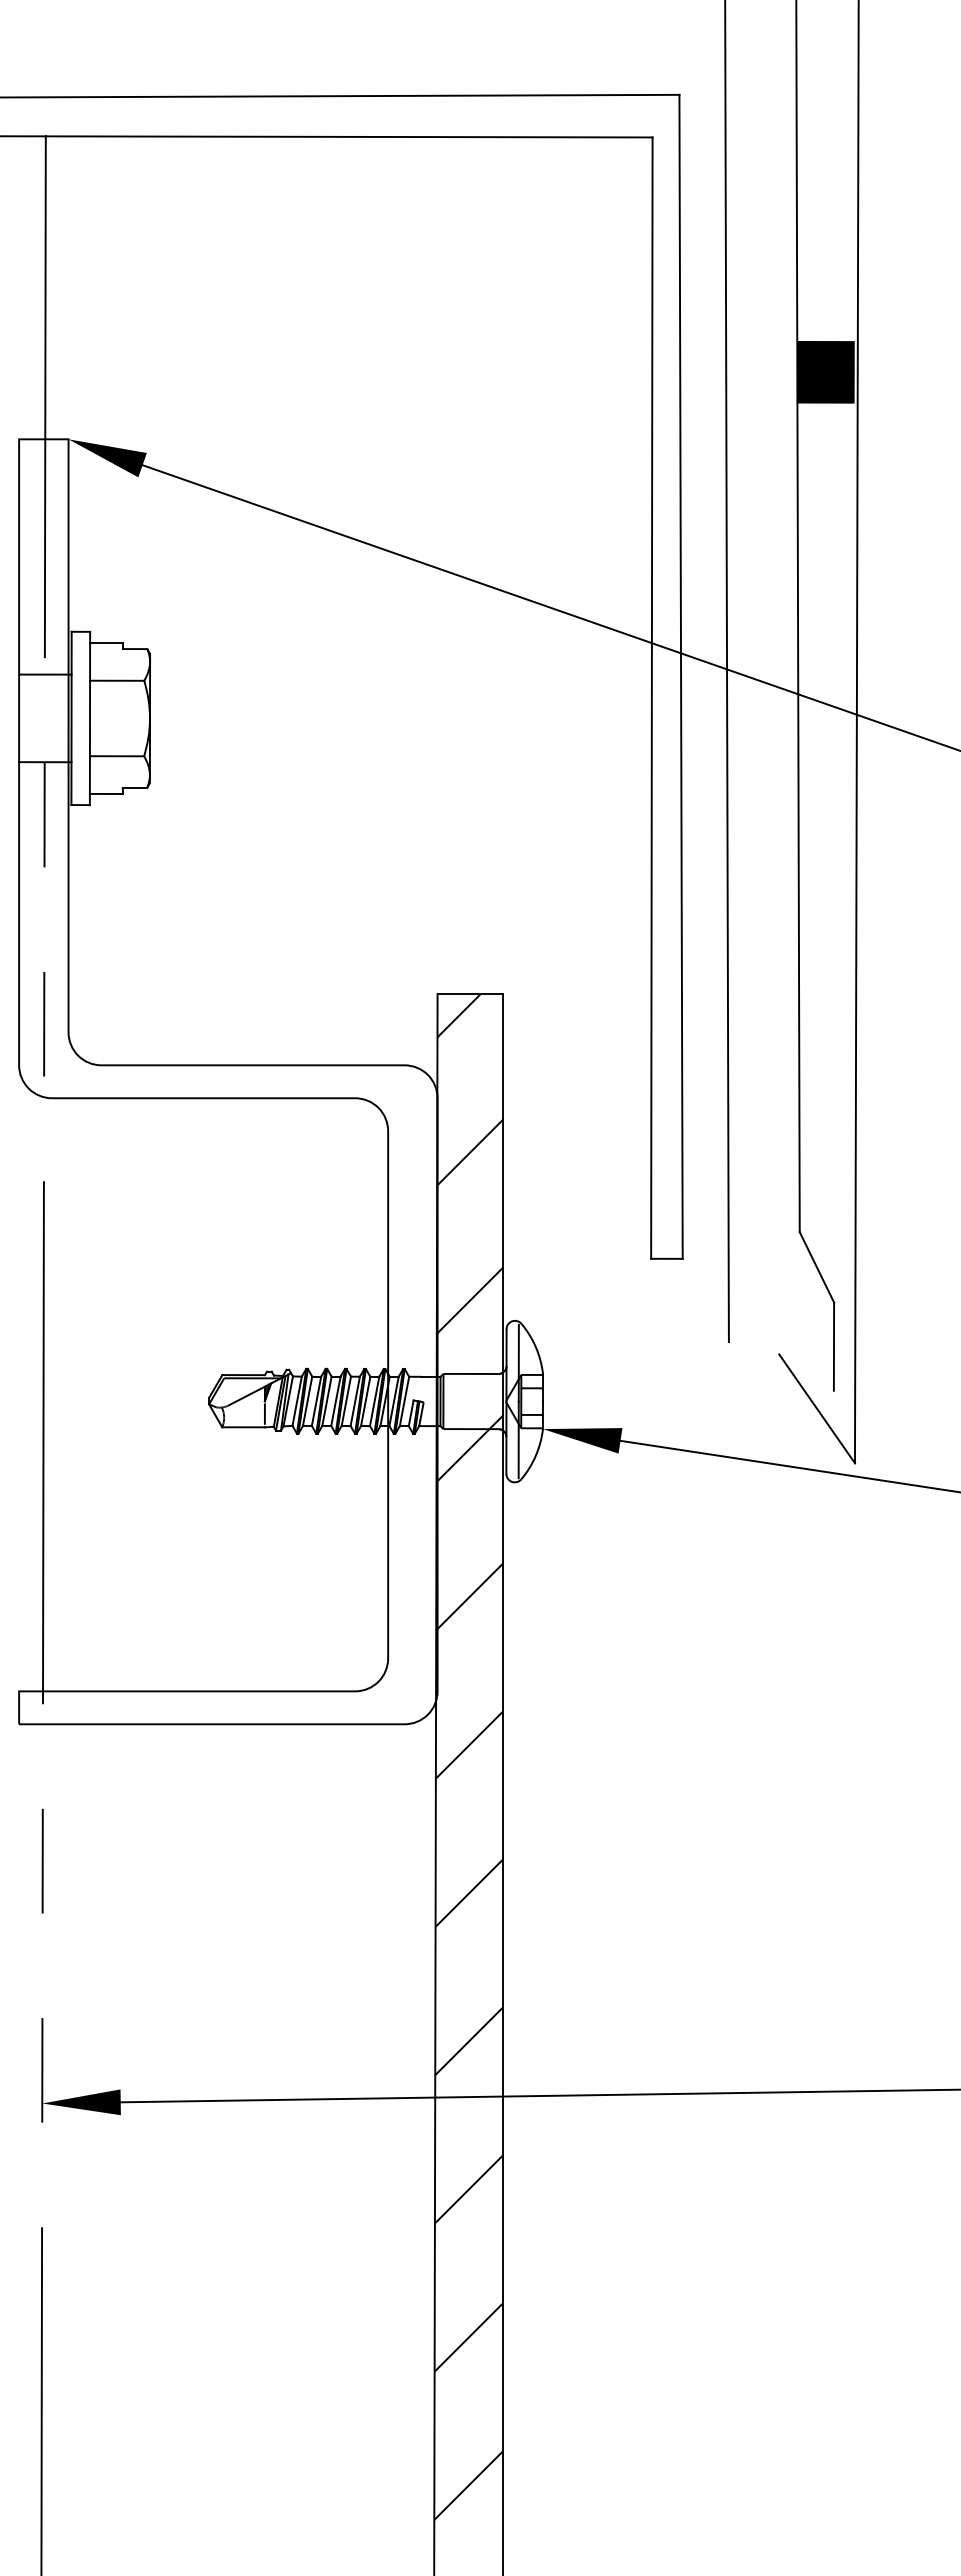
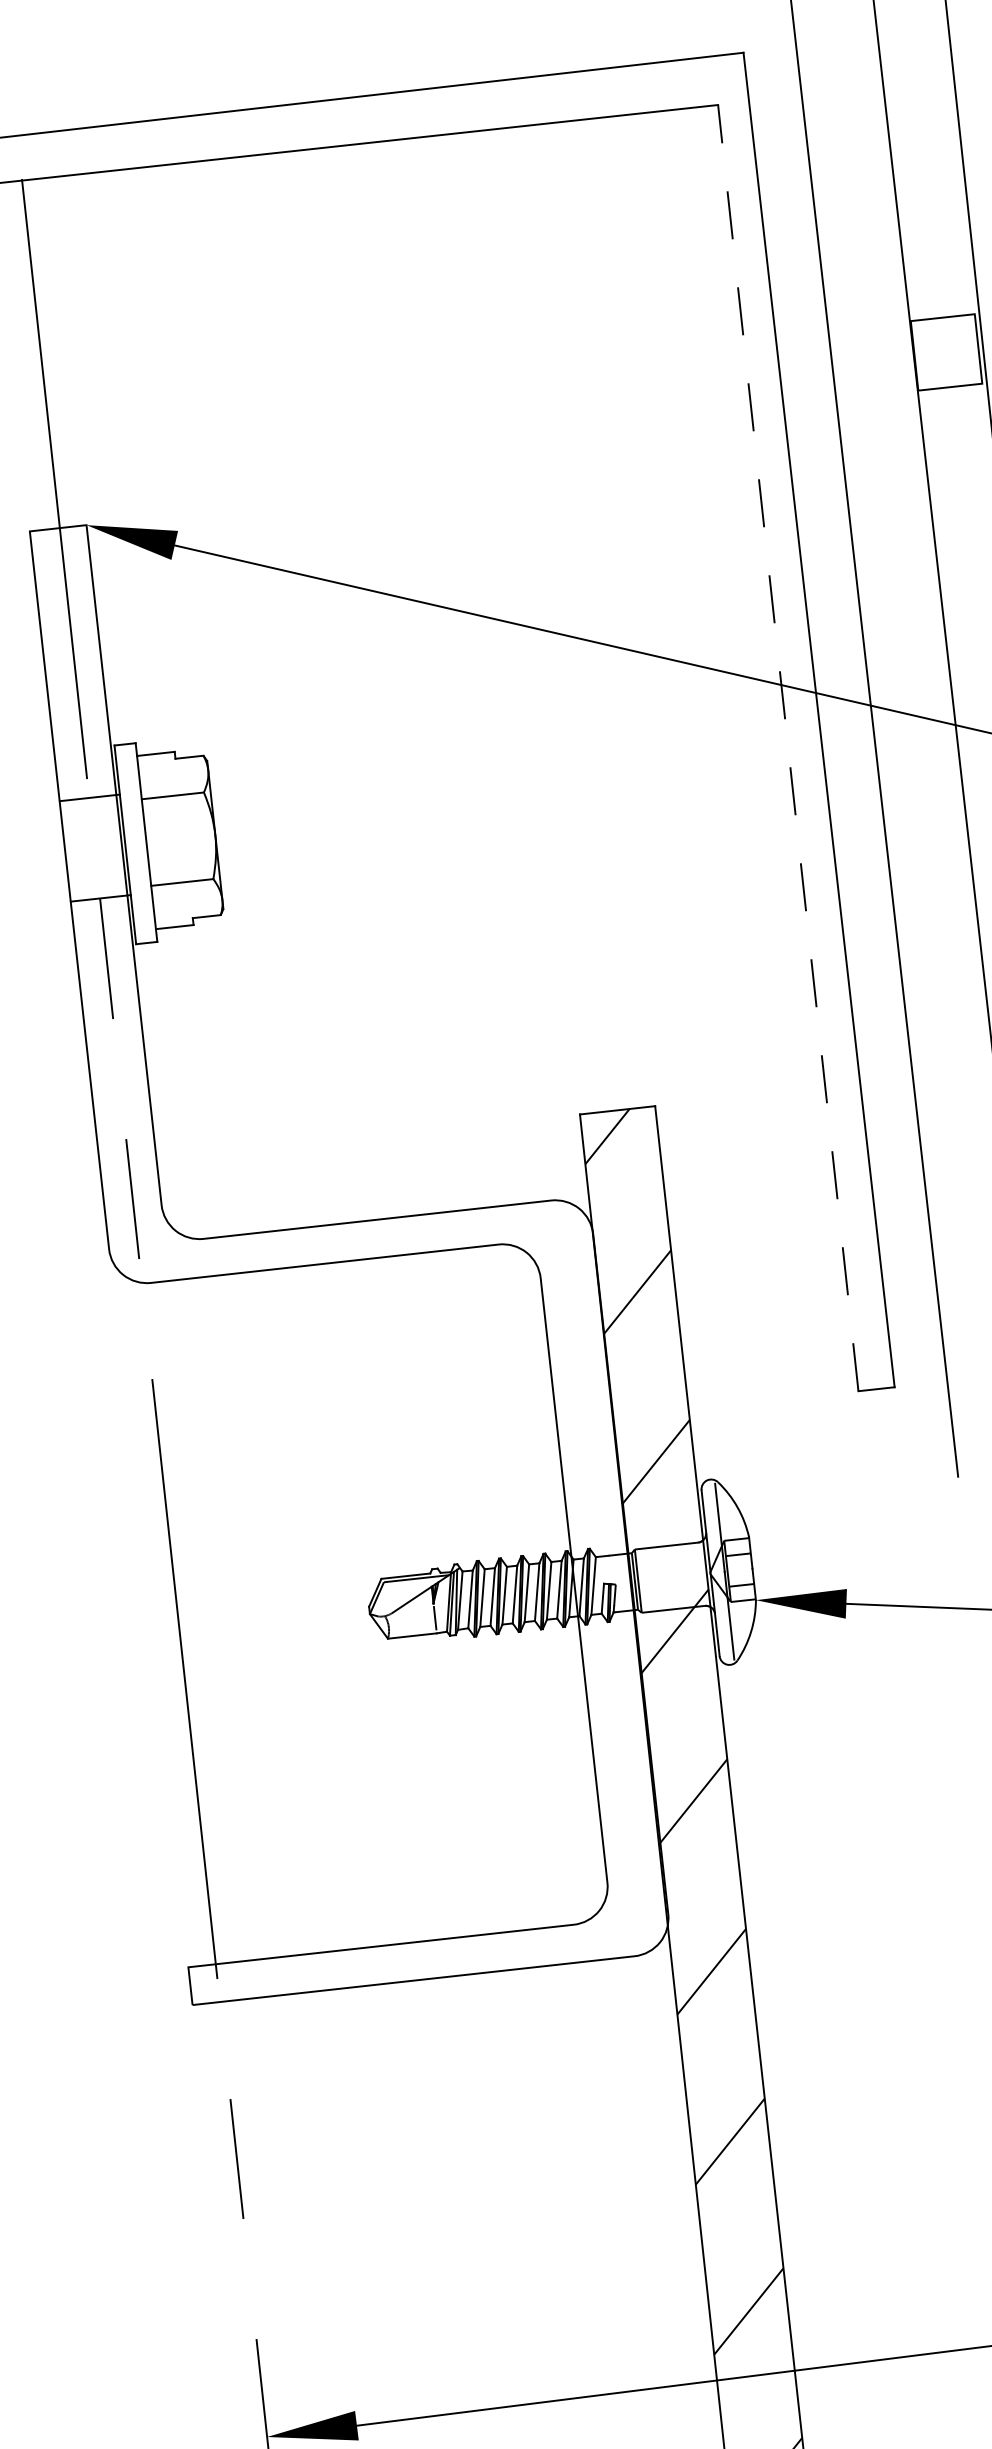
fill: (825, 371) -> (946, 351), removed
line: (651, 698) -> (787, 748), solid -> dashed

